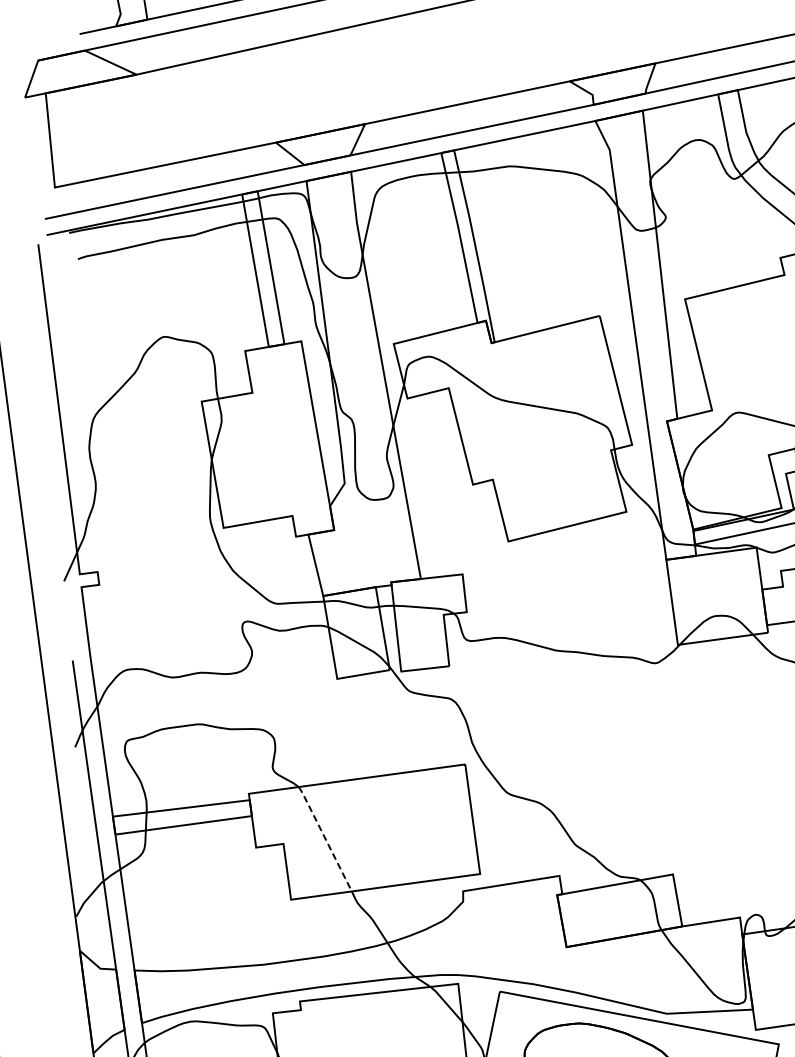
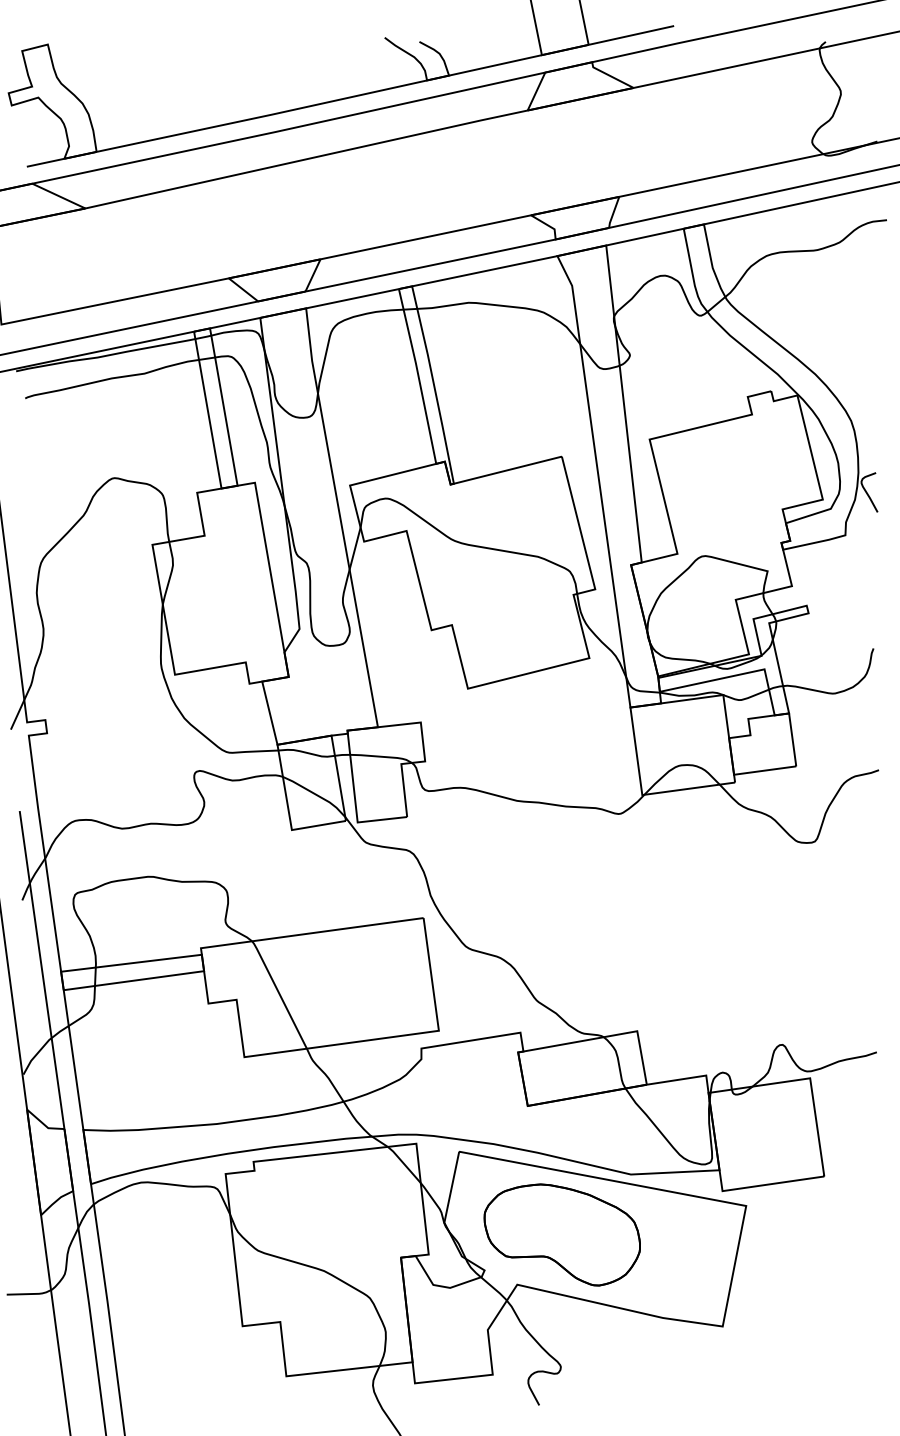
line: (325, 837) -> (279, 993), dashed -> solid

